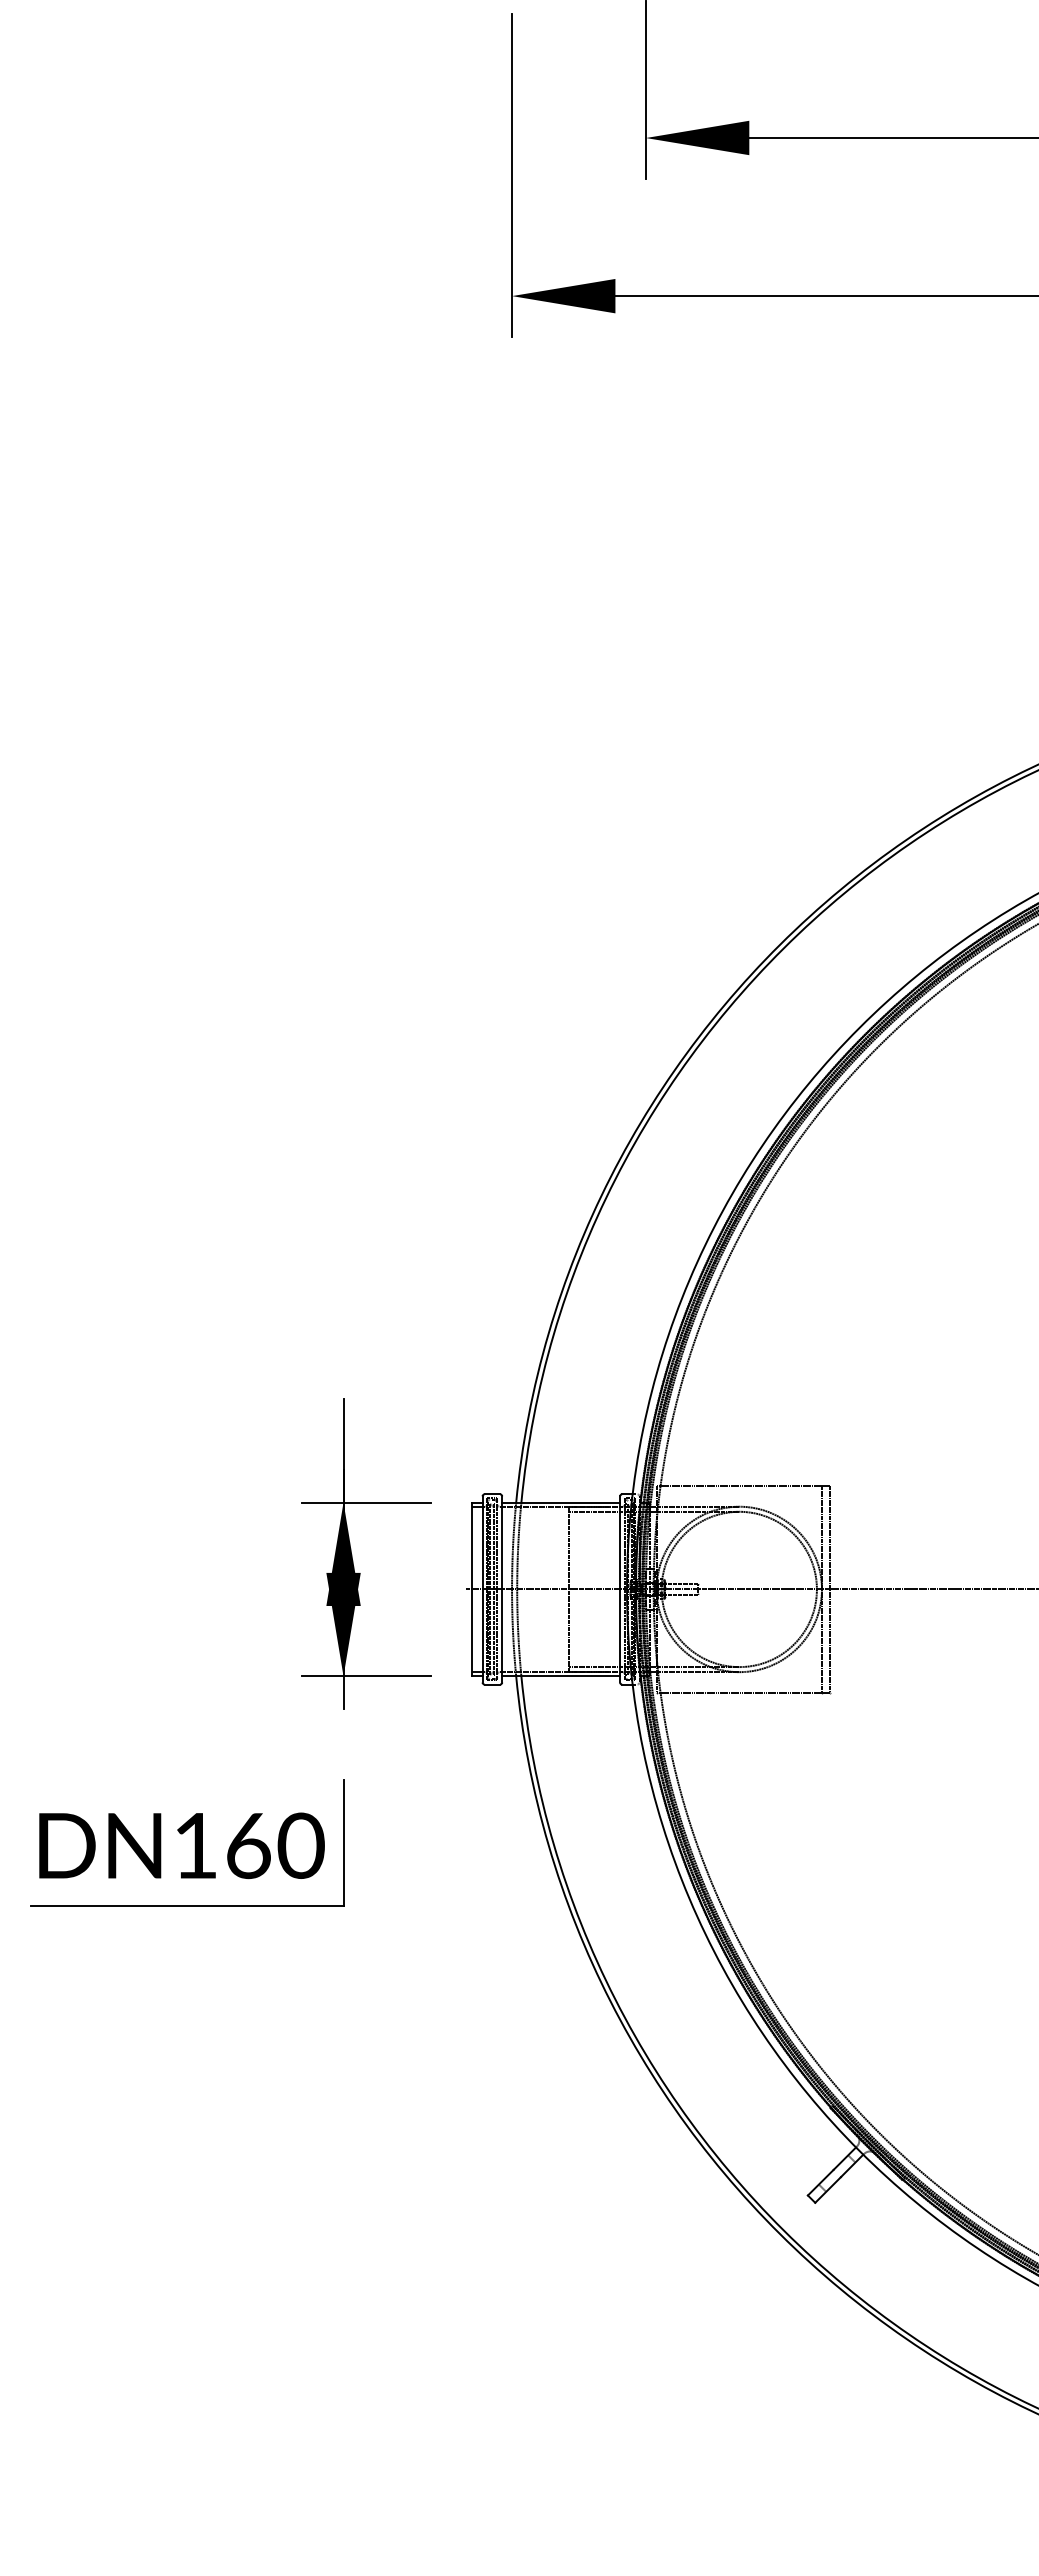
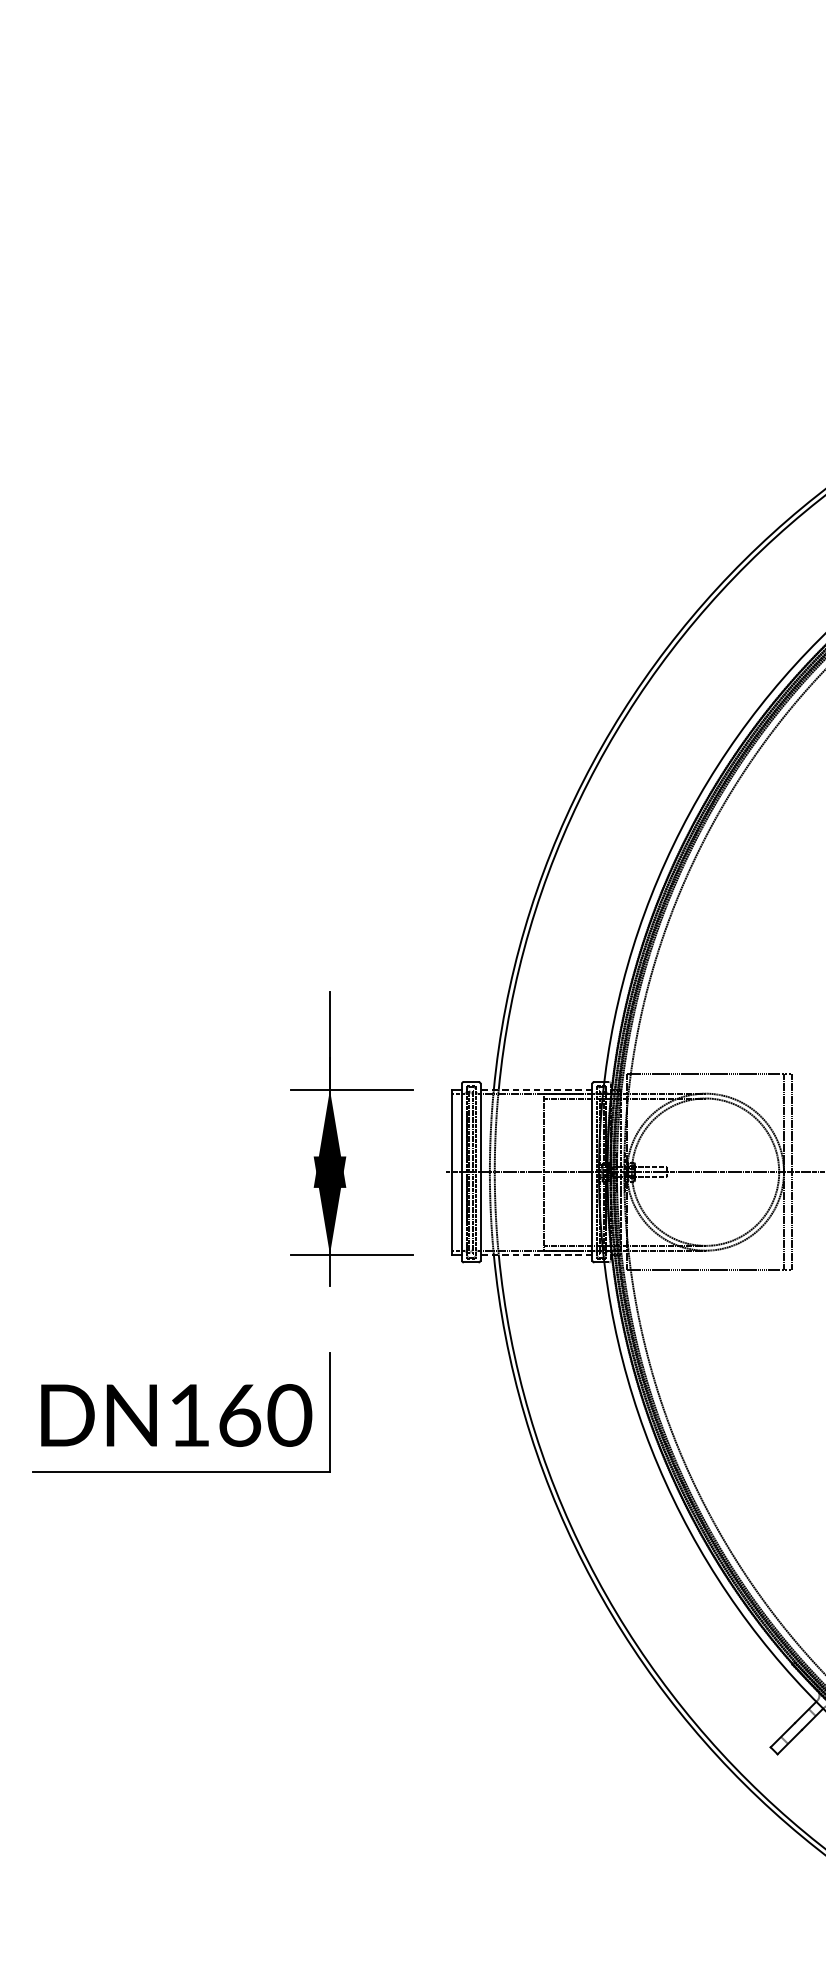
line: (561, 1502) -> (536, 1089), solid -> dashed
line: (561, 1676) -> (536, 1254), solid -> dashed

